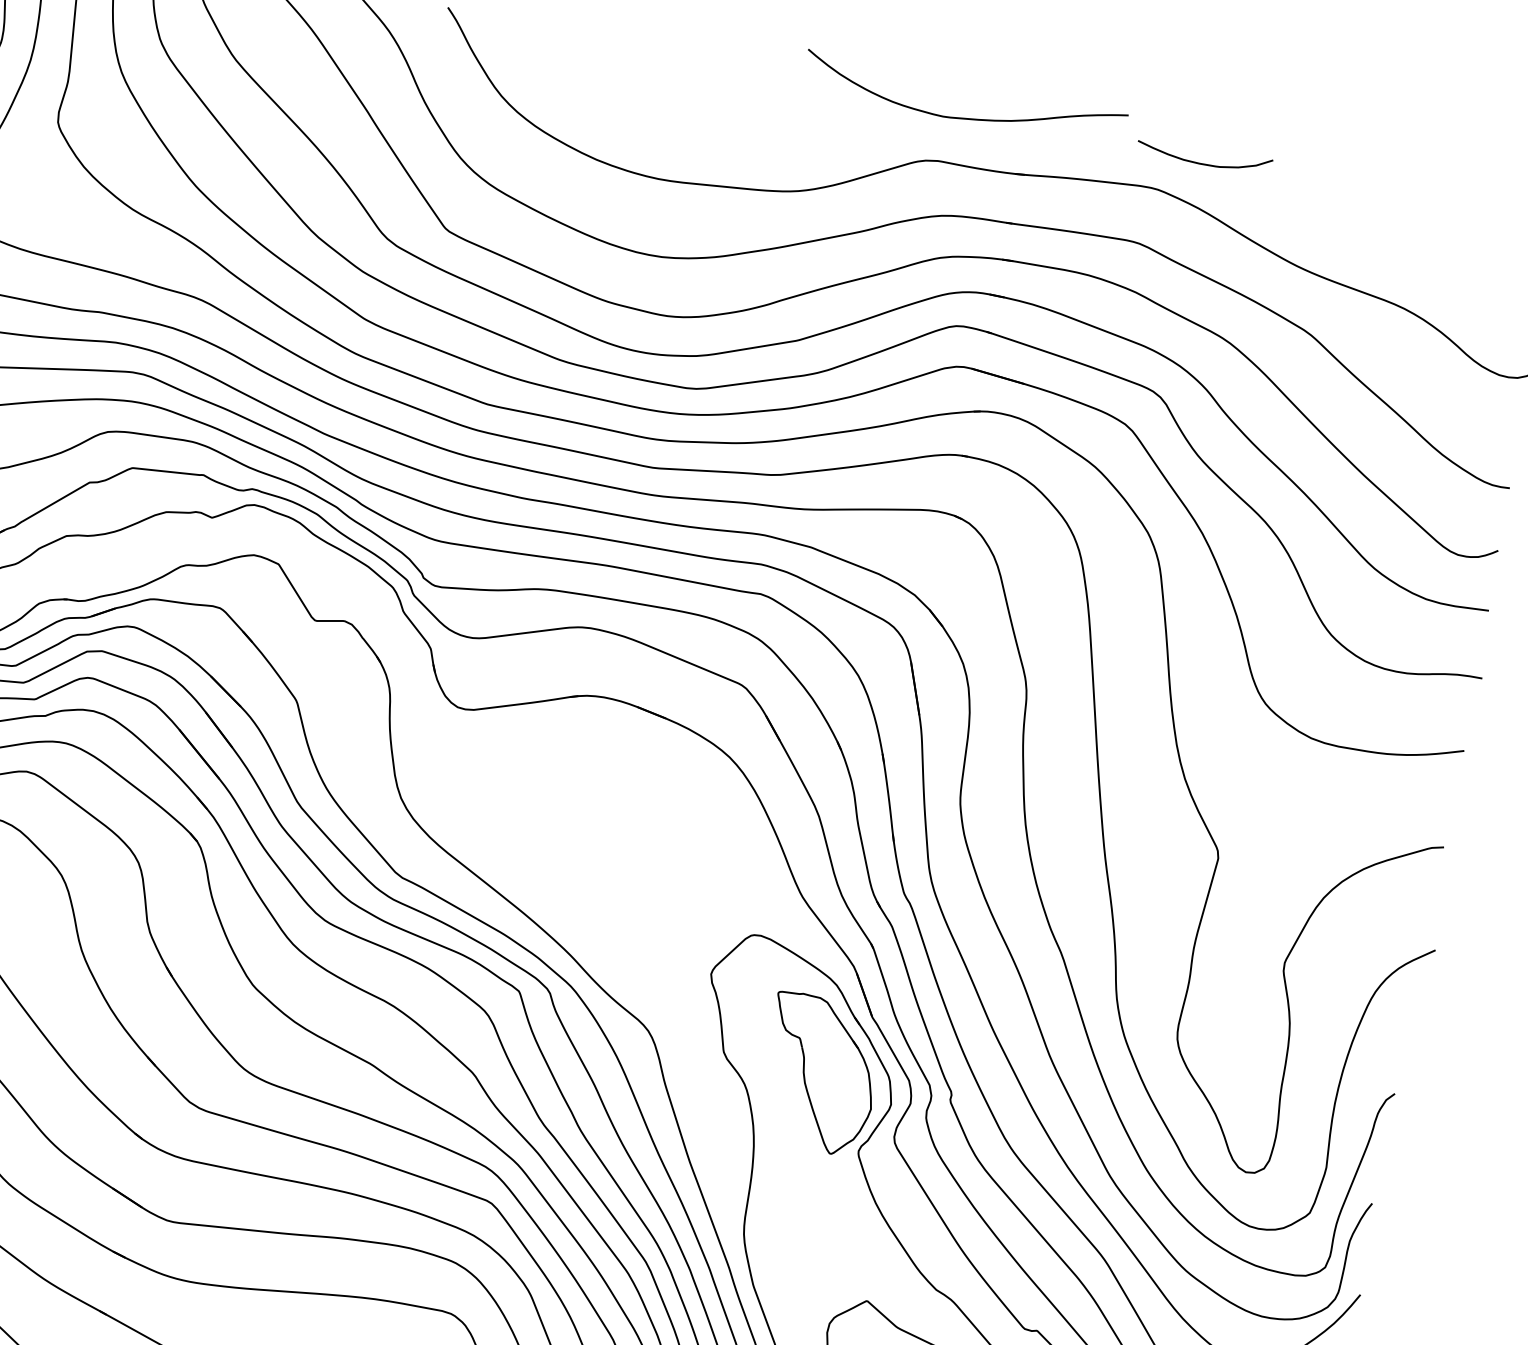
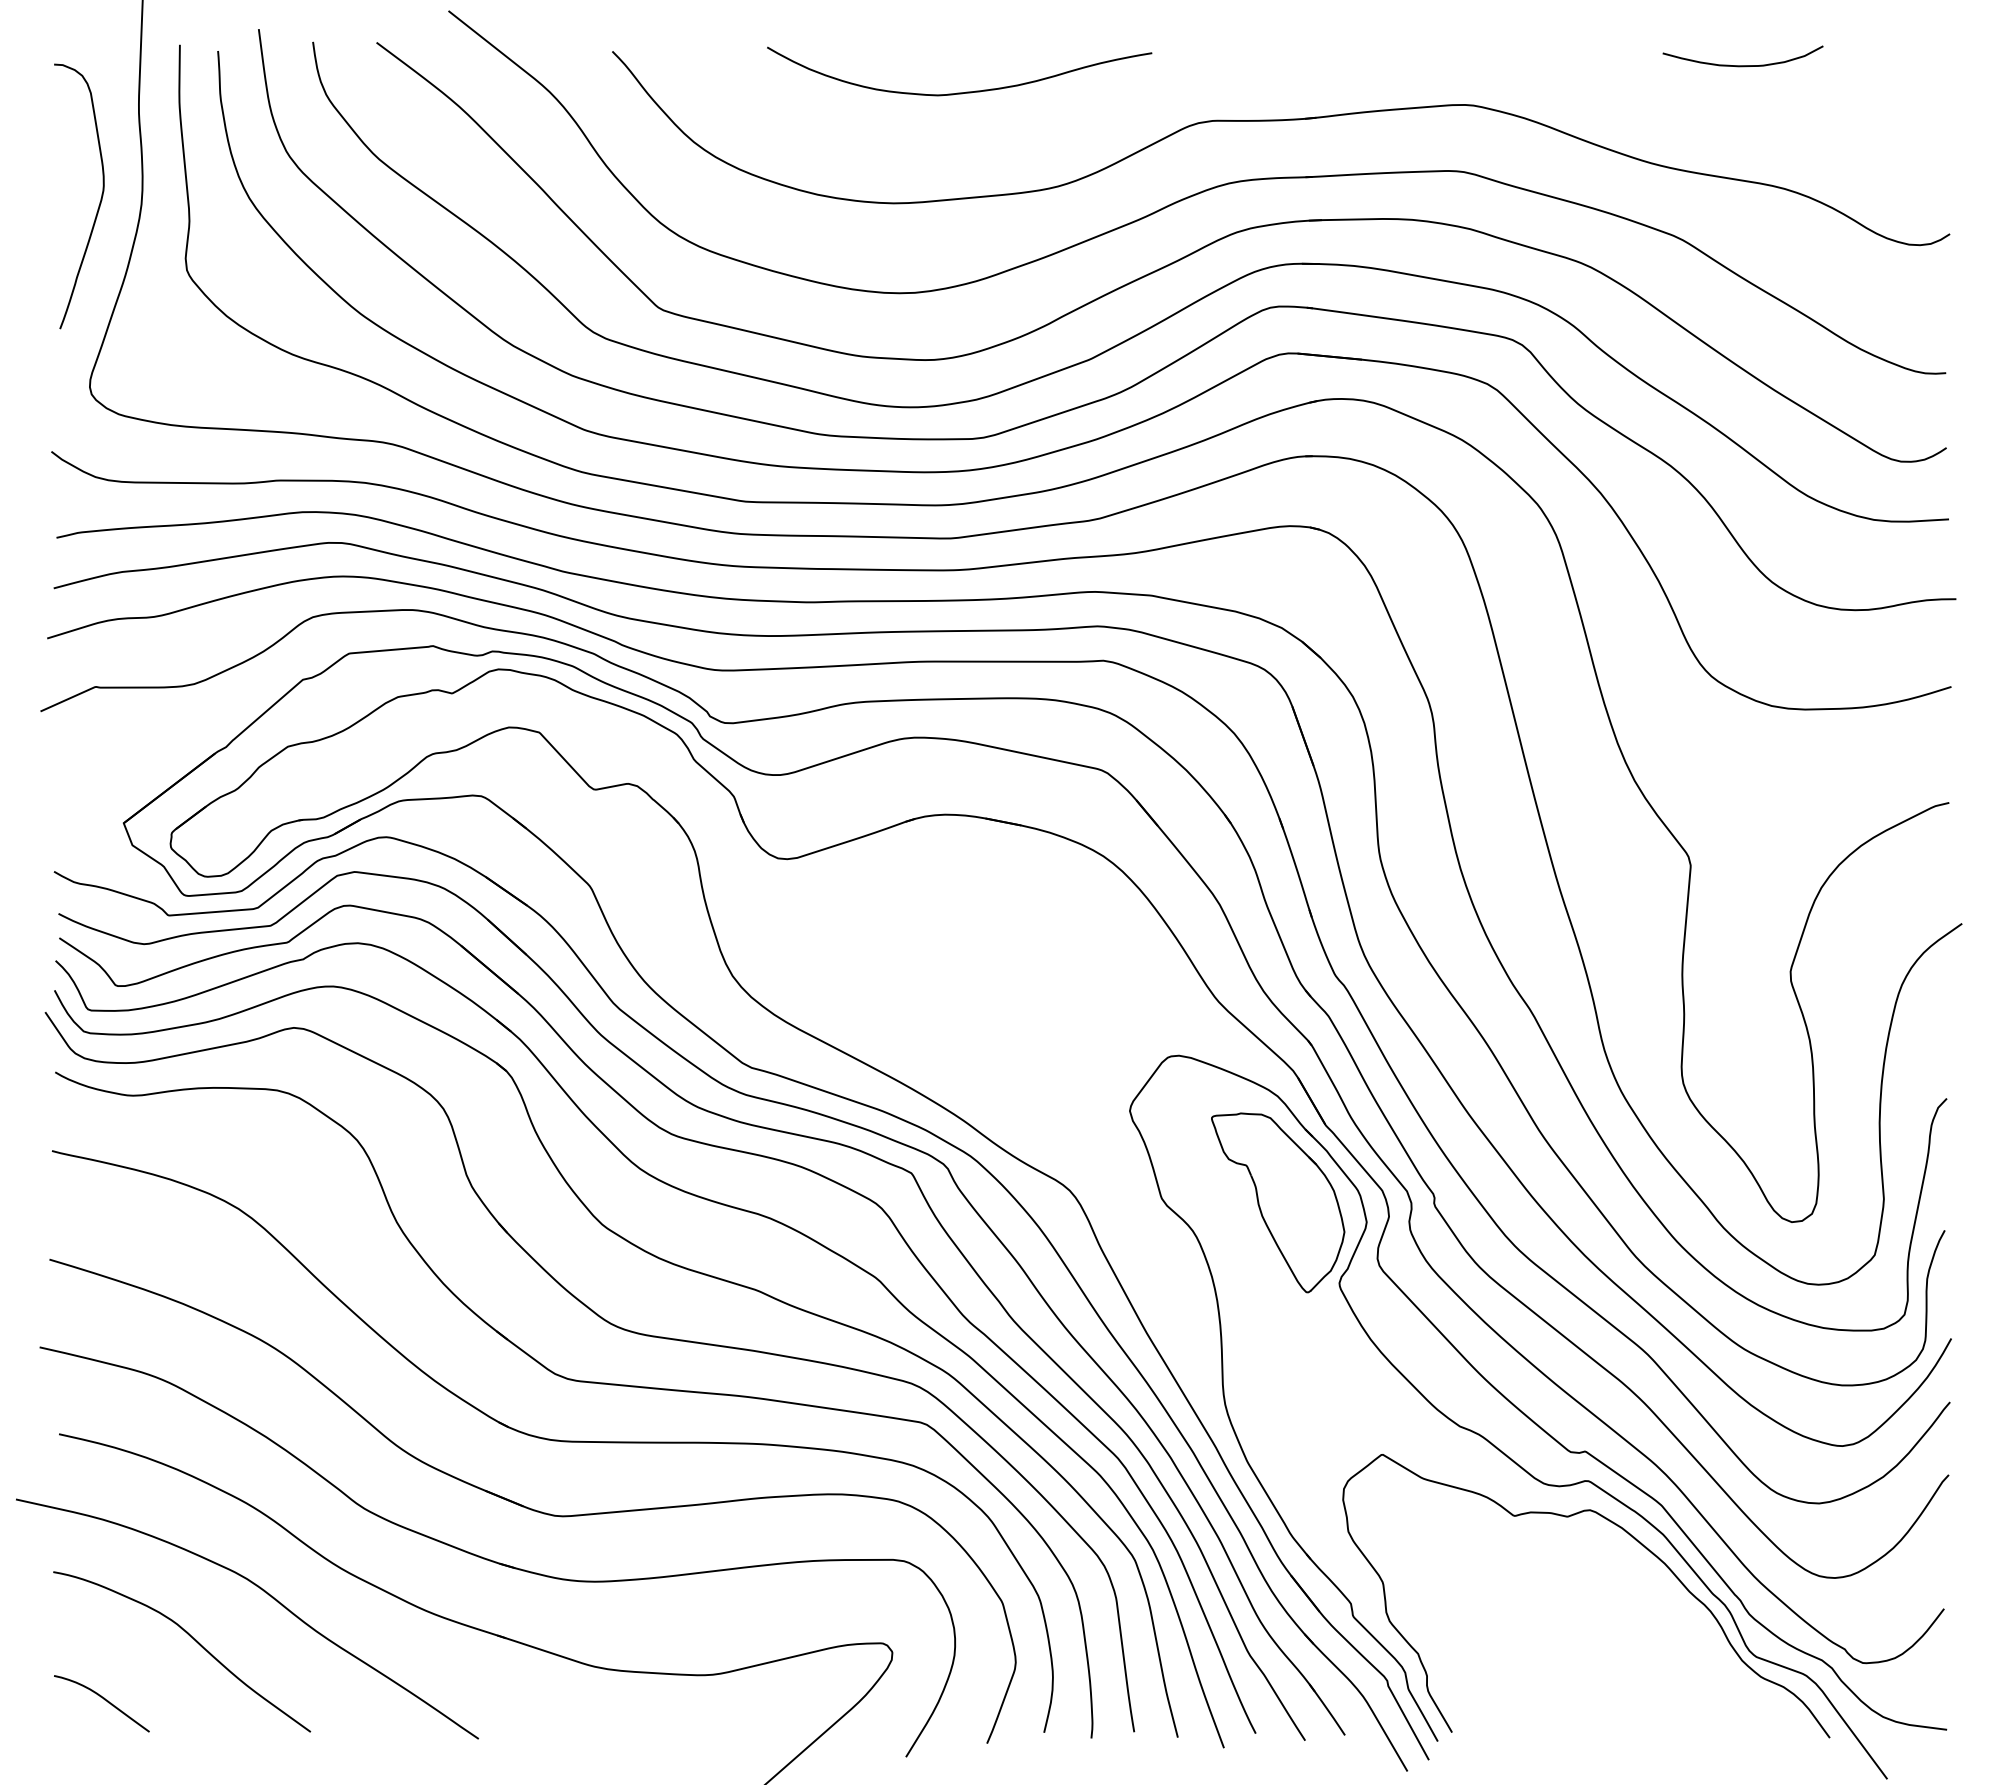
curve: (961, 117) -> (959, 92), moved
curve: (1202, 163) -> (1742, 65), moved

